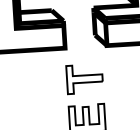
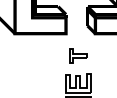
part: (84, 78) -> (78, 55), size x0.7

